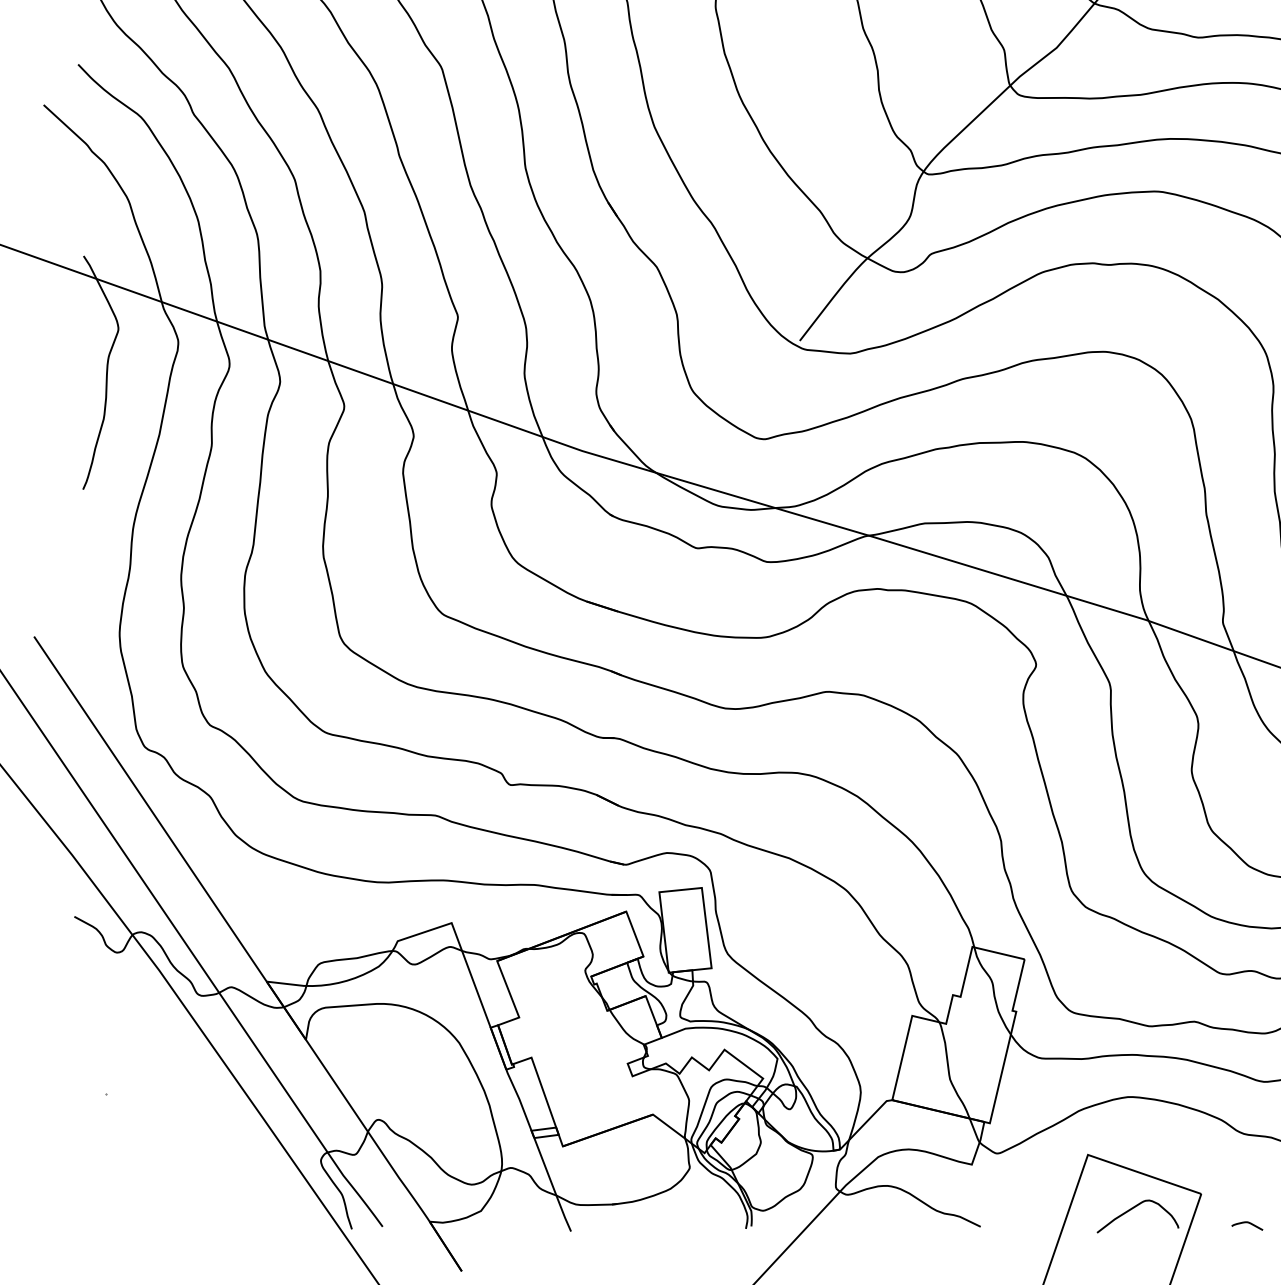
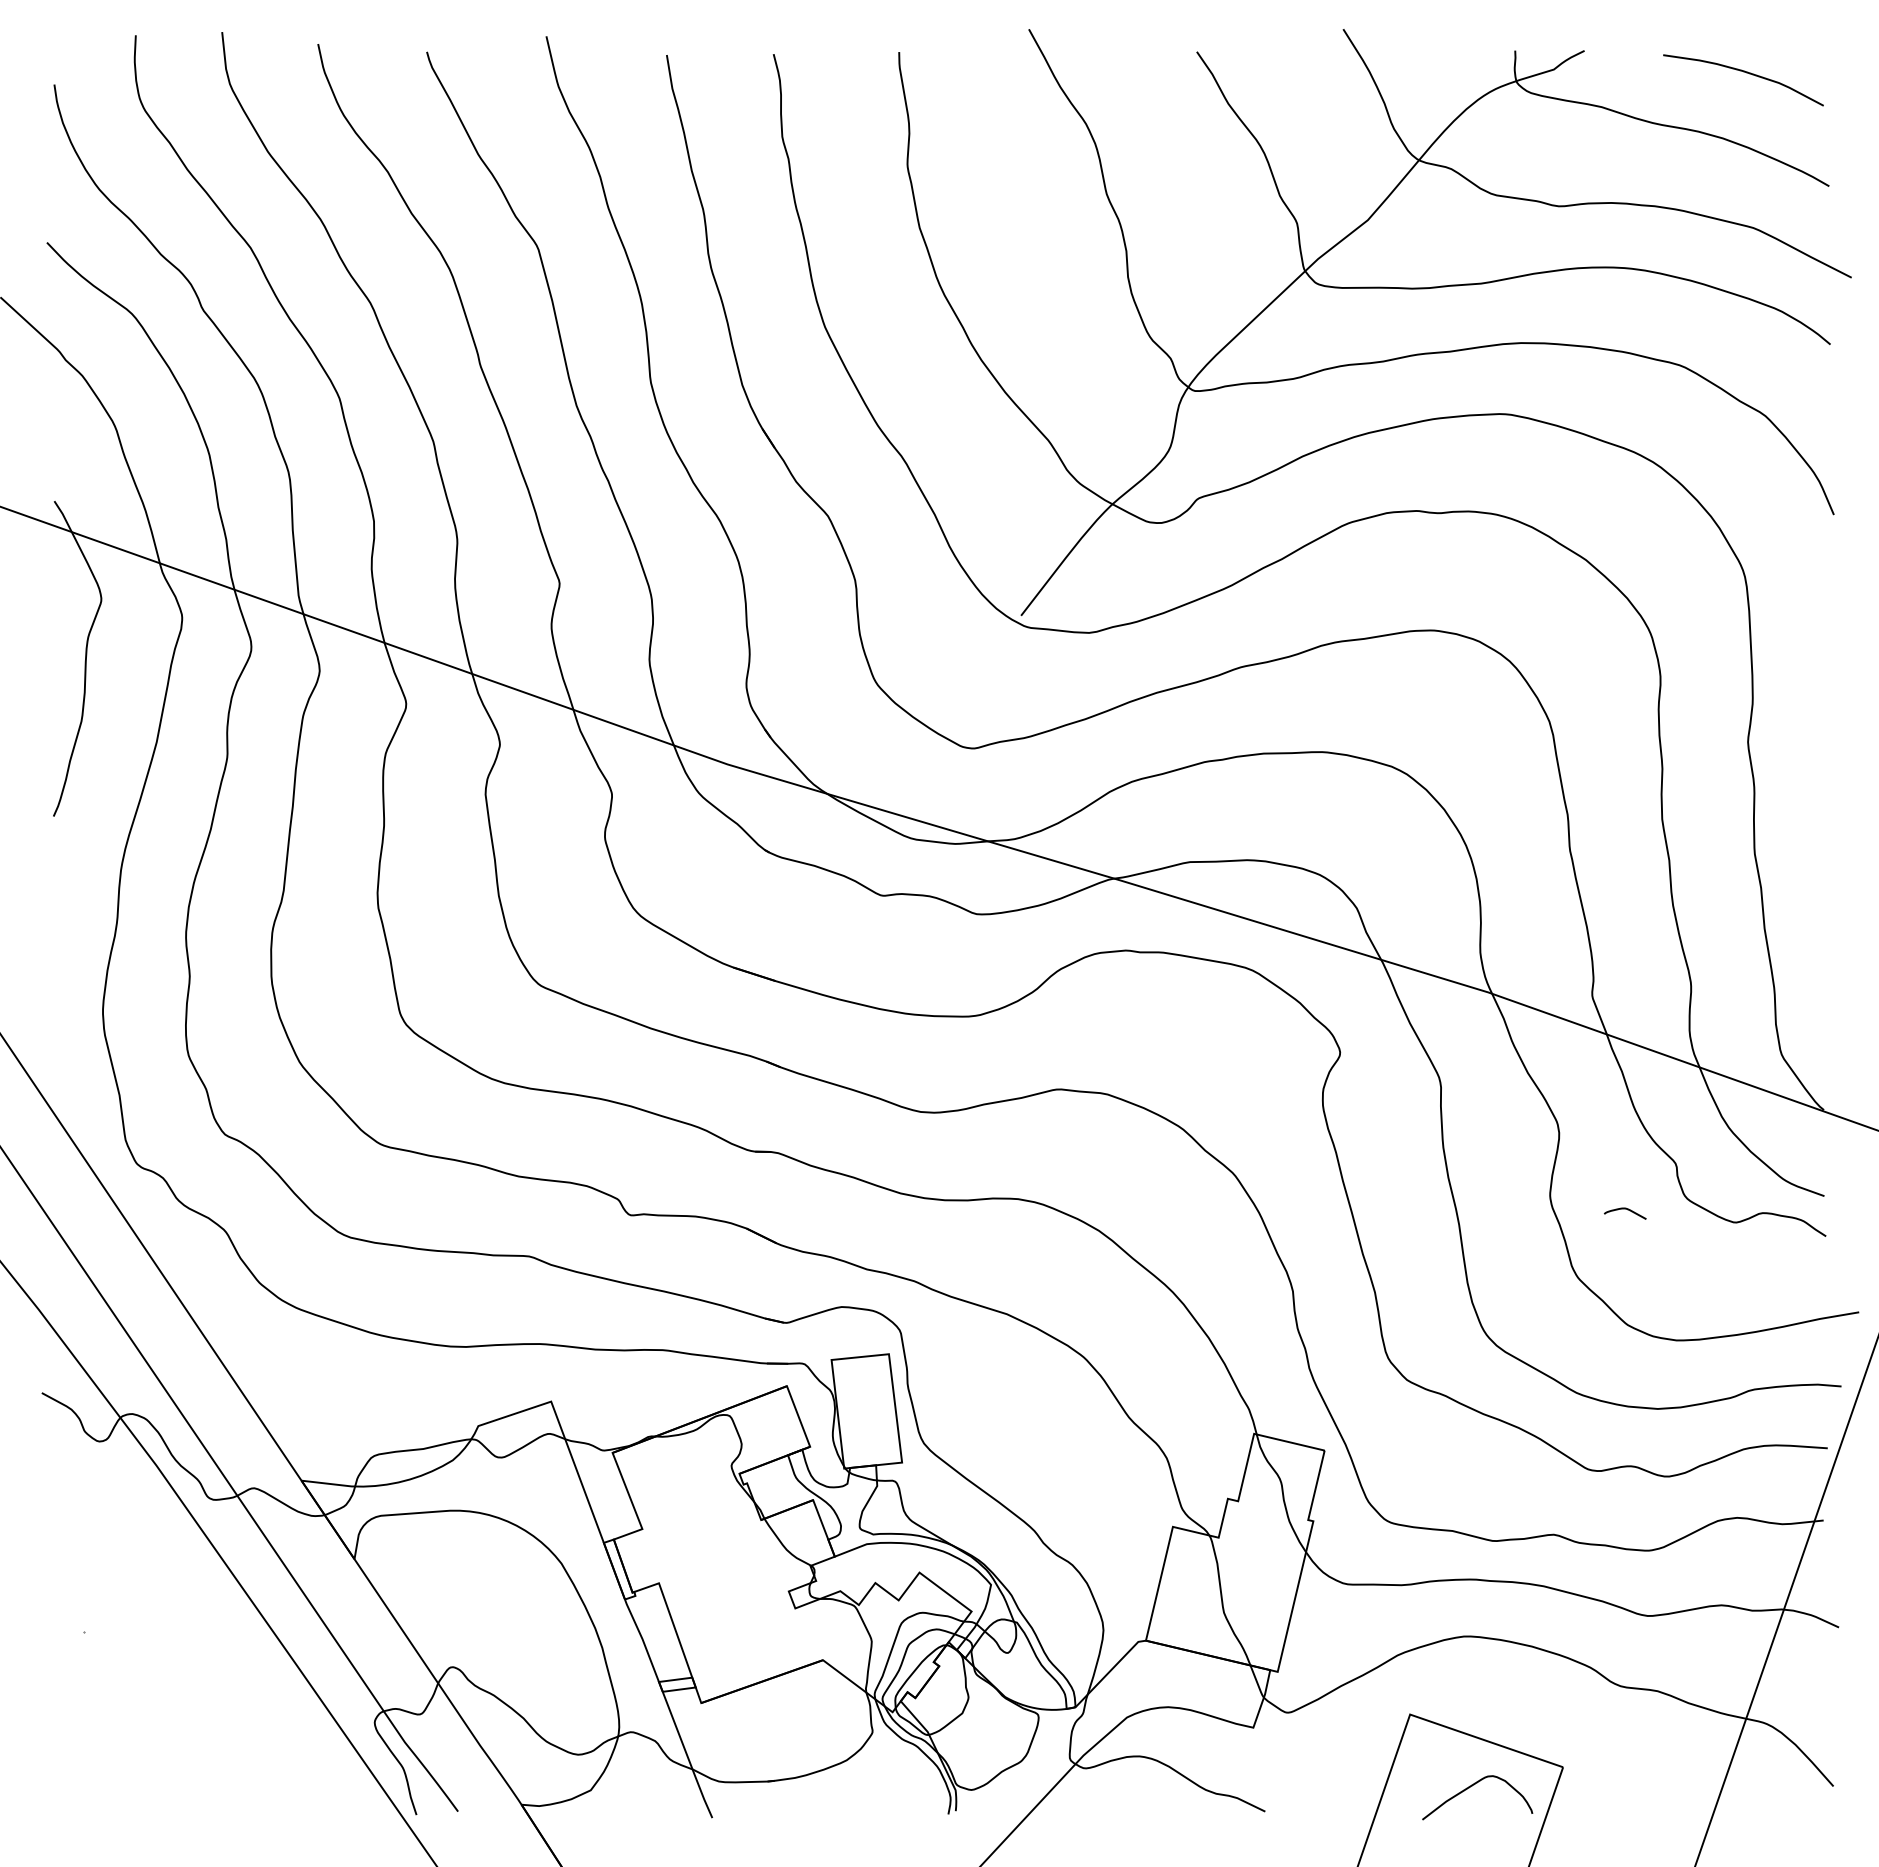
curve: (1249, 1223) -> (1627, 1210), moved

